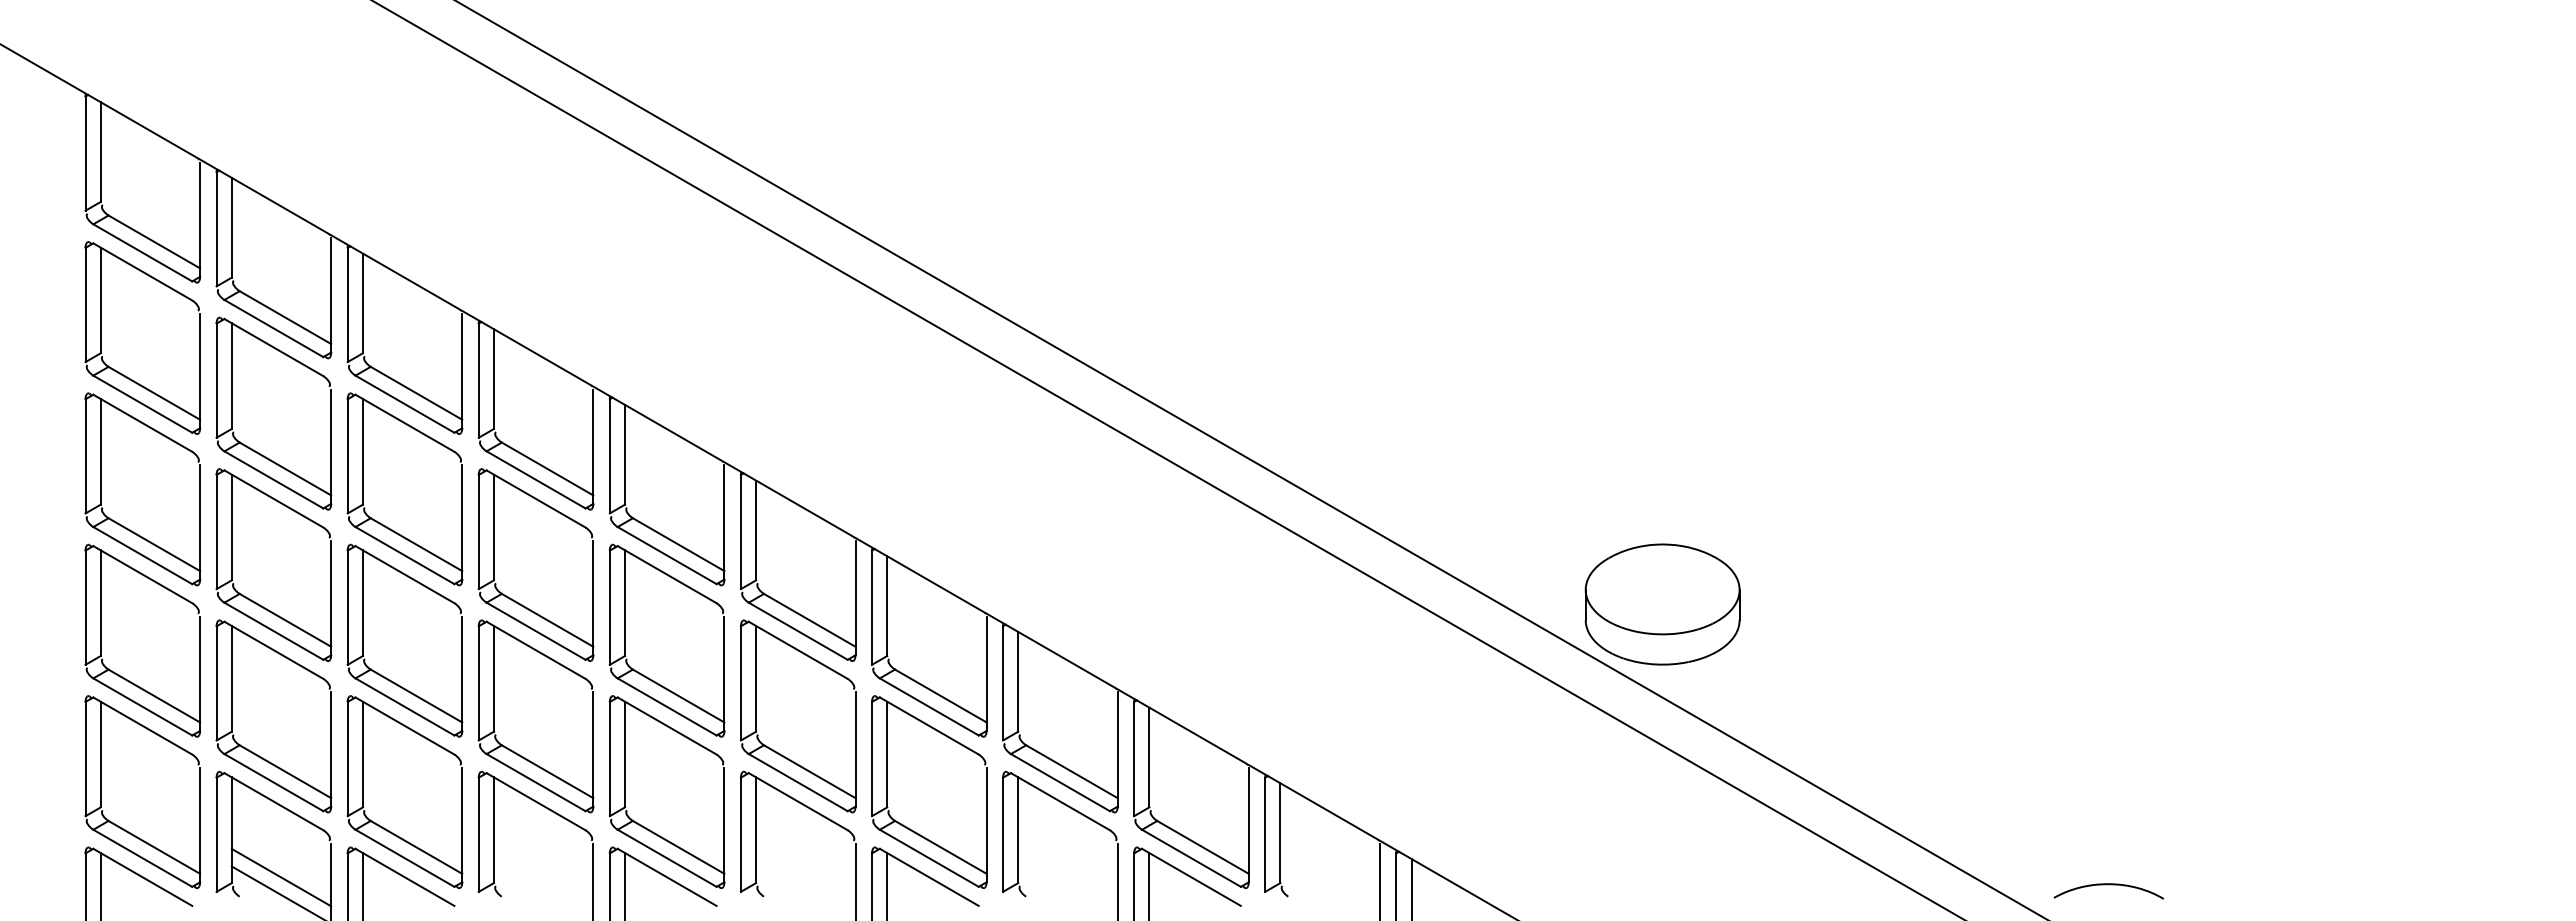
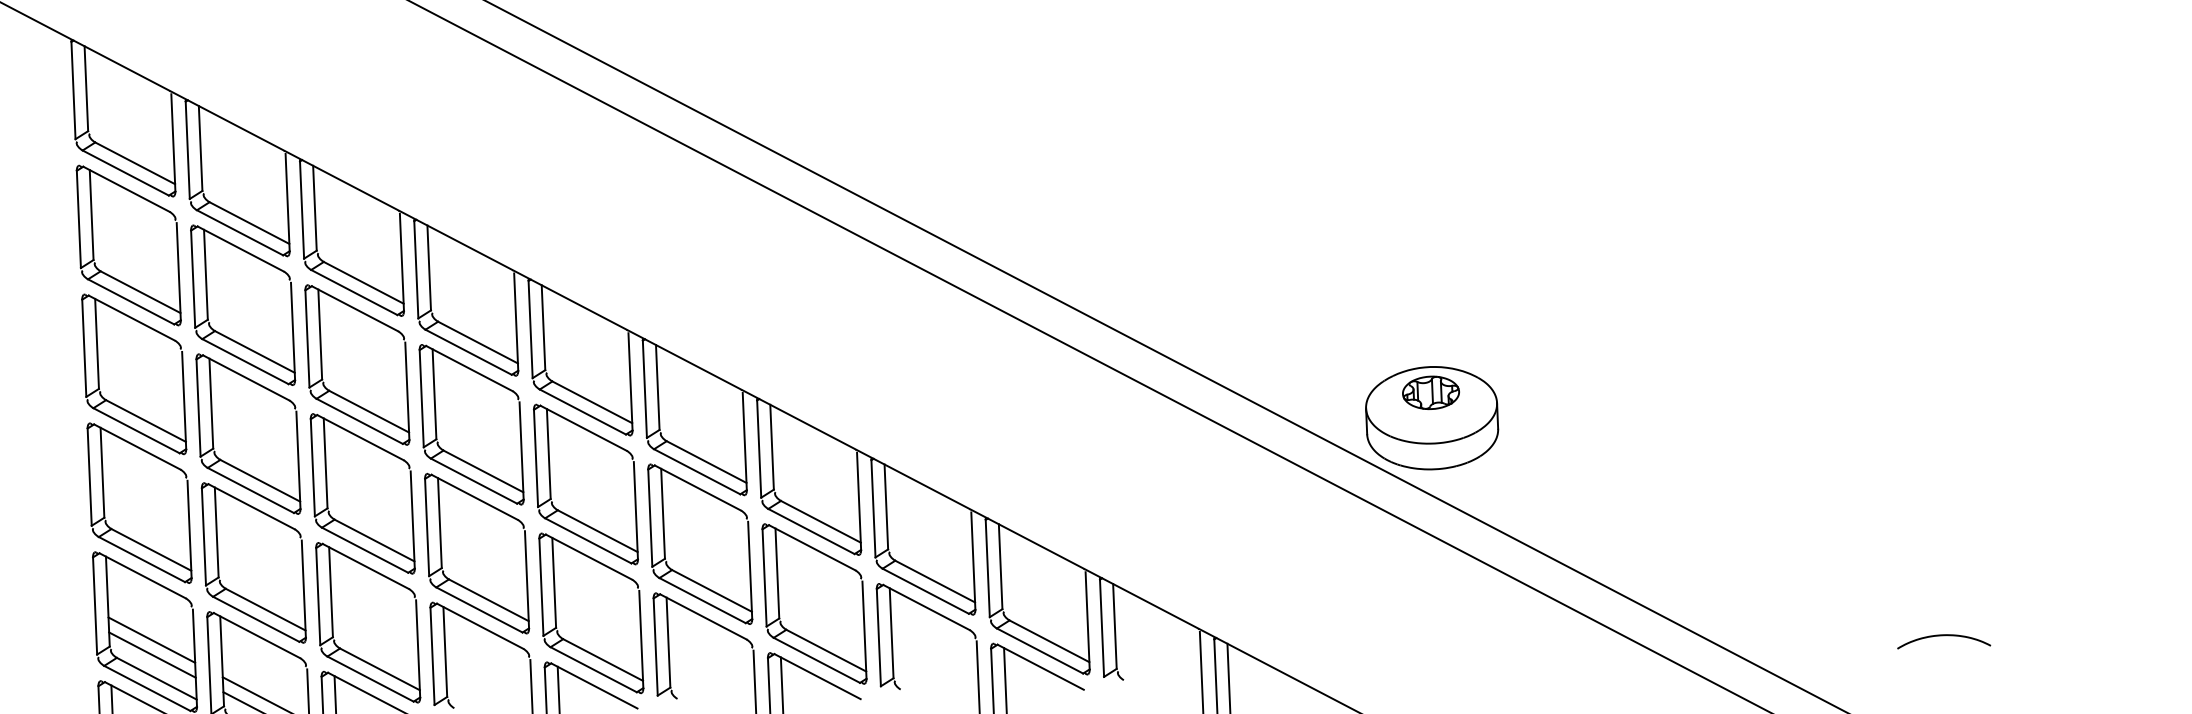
part: (1662, 574) -> (1430, 392), added
line: (150, 801) -> (151, 639), added
line: (150, 819) -> (152, 655), added
curve: (2108, 885) -> (1943, 636), moved

